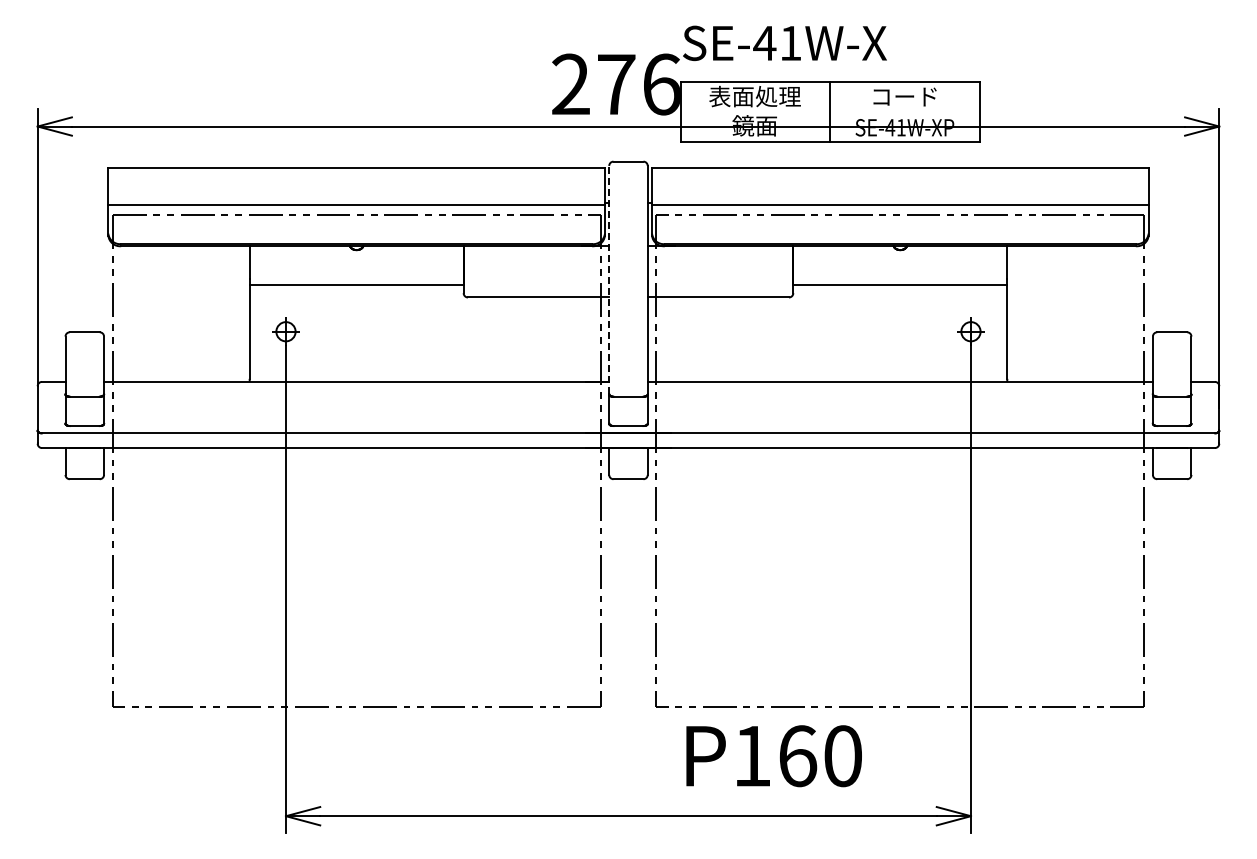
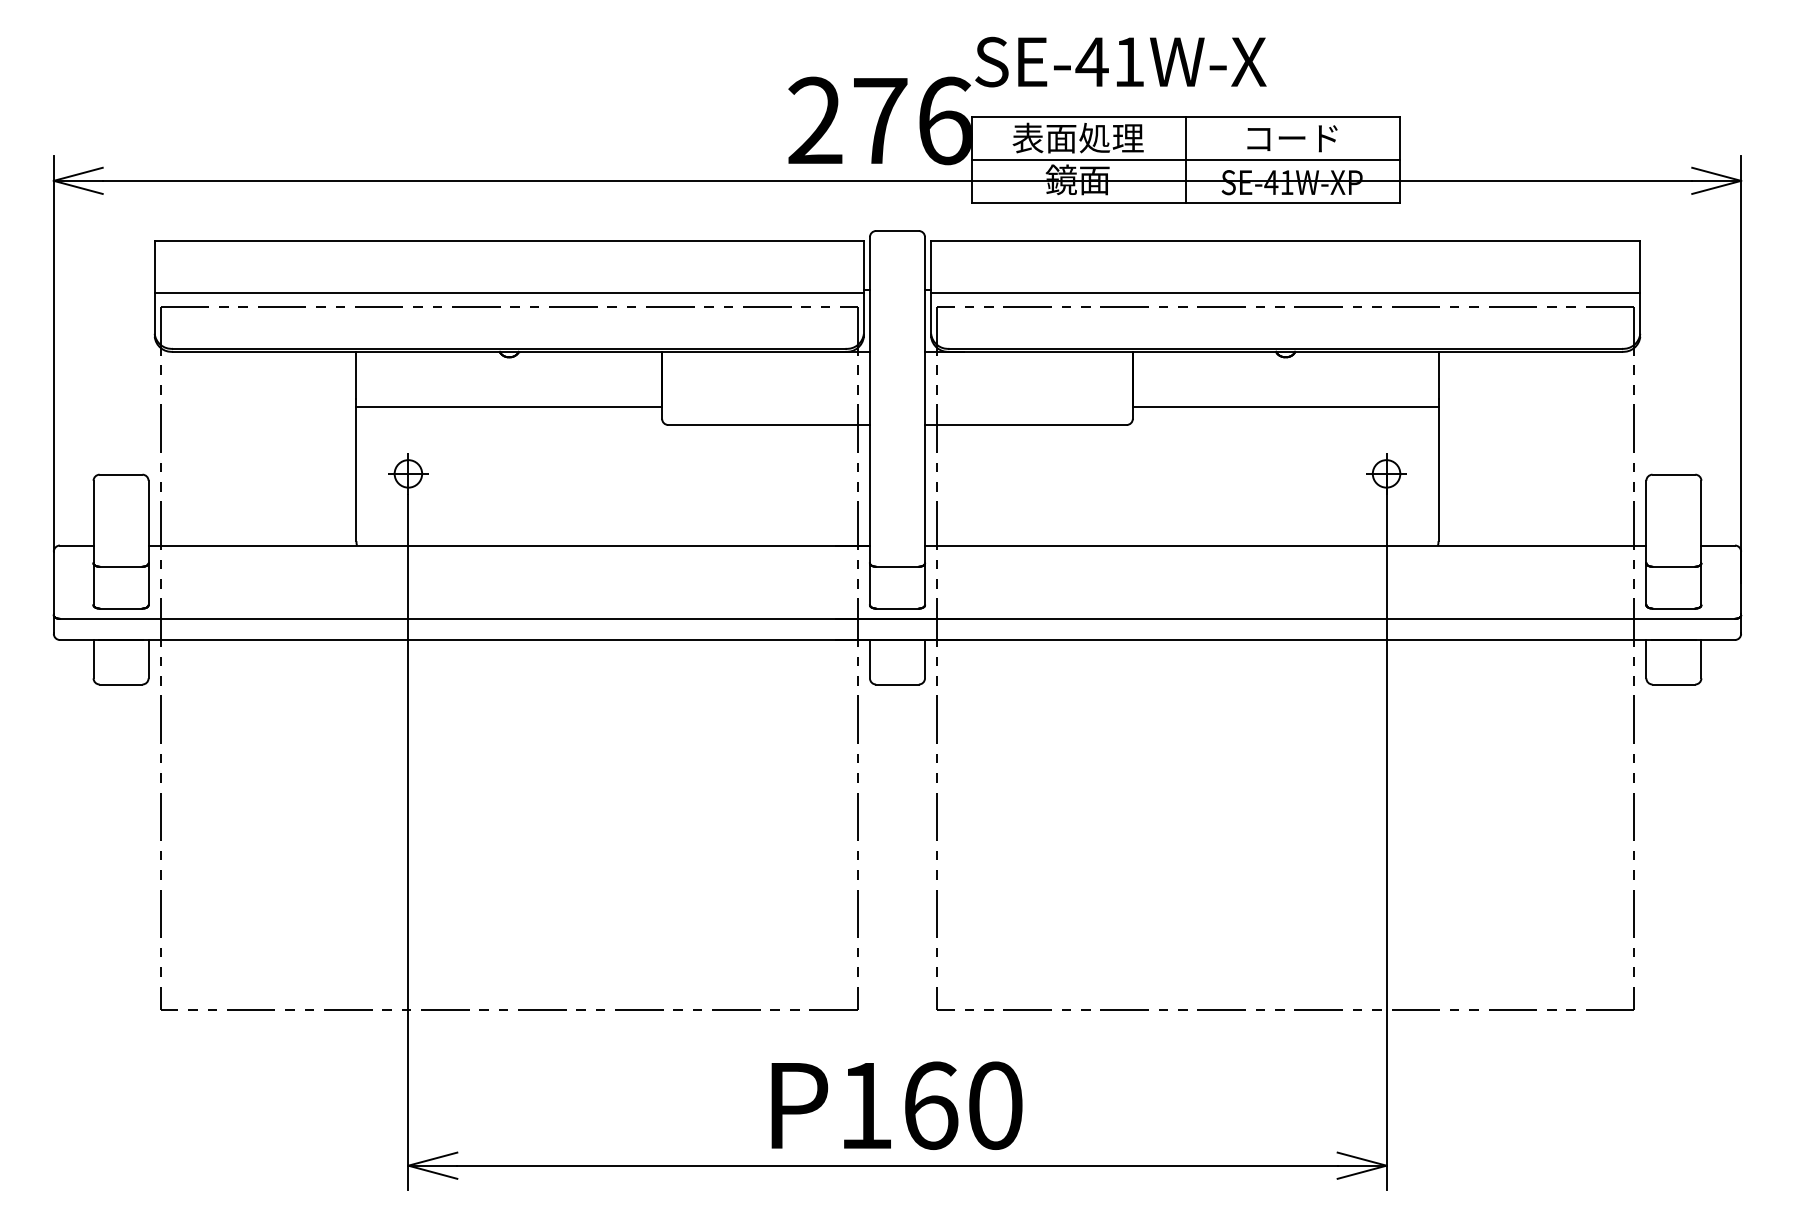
line: (830, 111) -> (1185, 159), added
line: (609, 279) -> (870, 399), dashed -> solid
text: (773, 756) -> (896, 1106), moved

